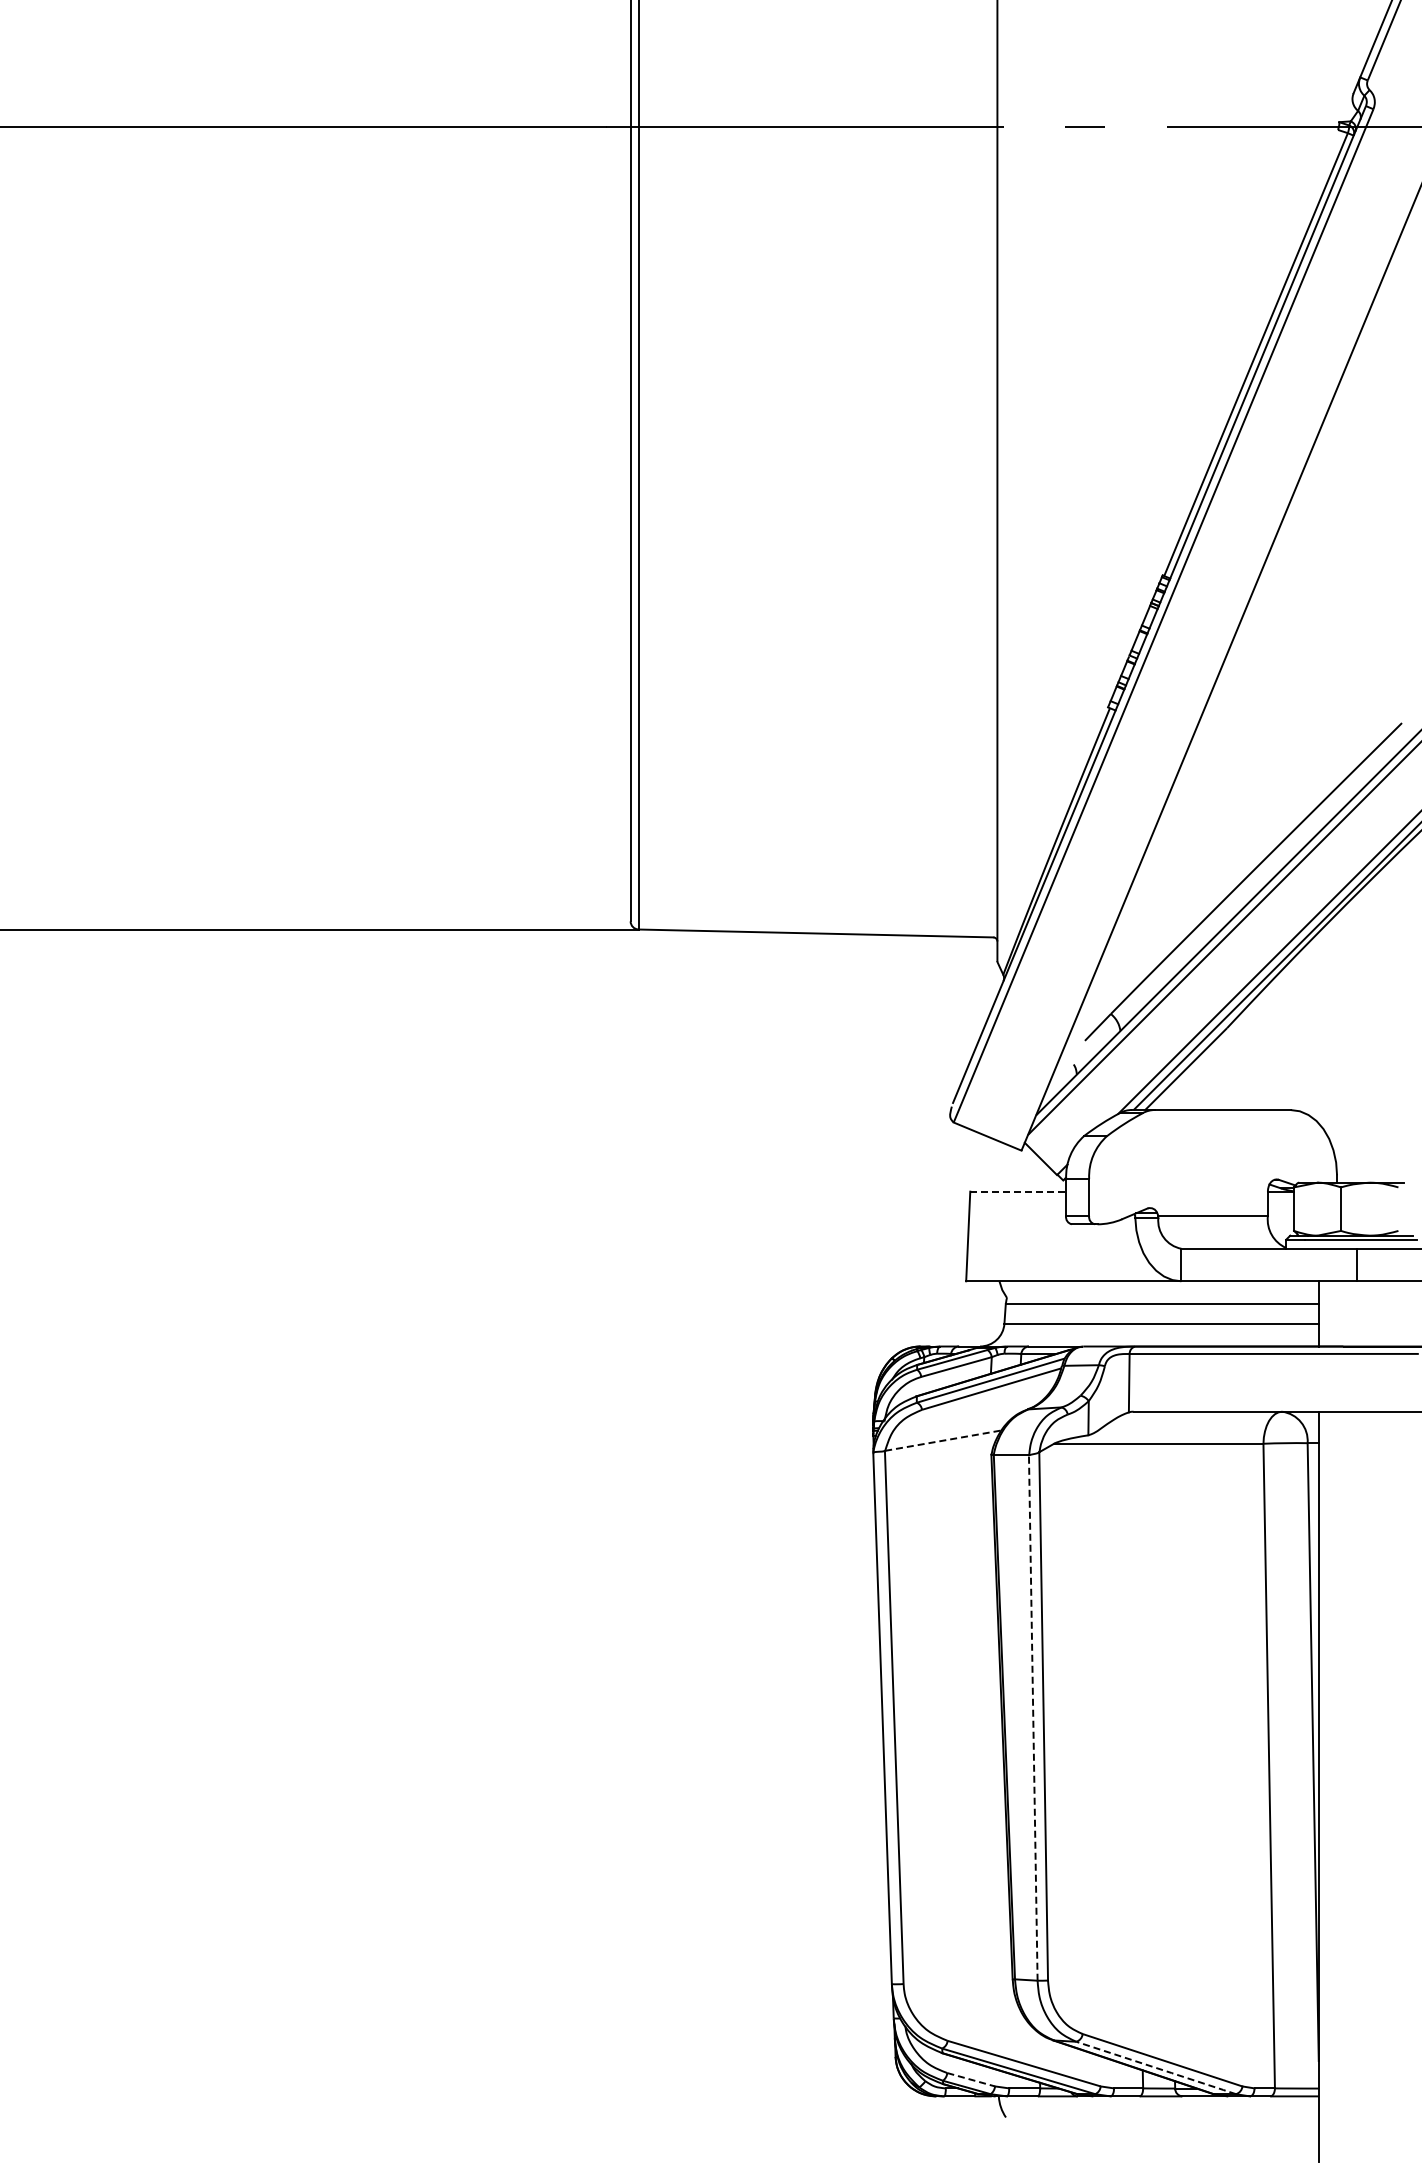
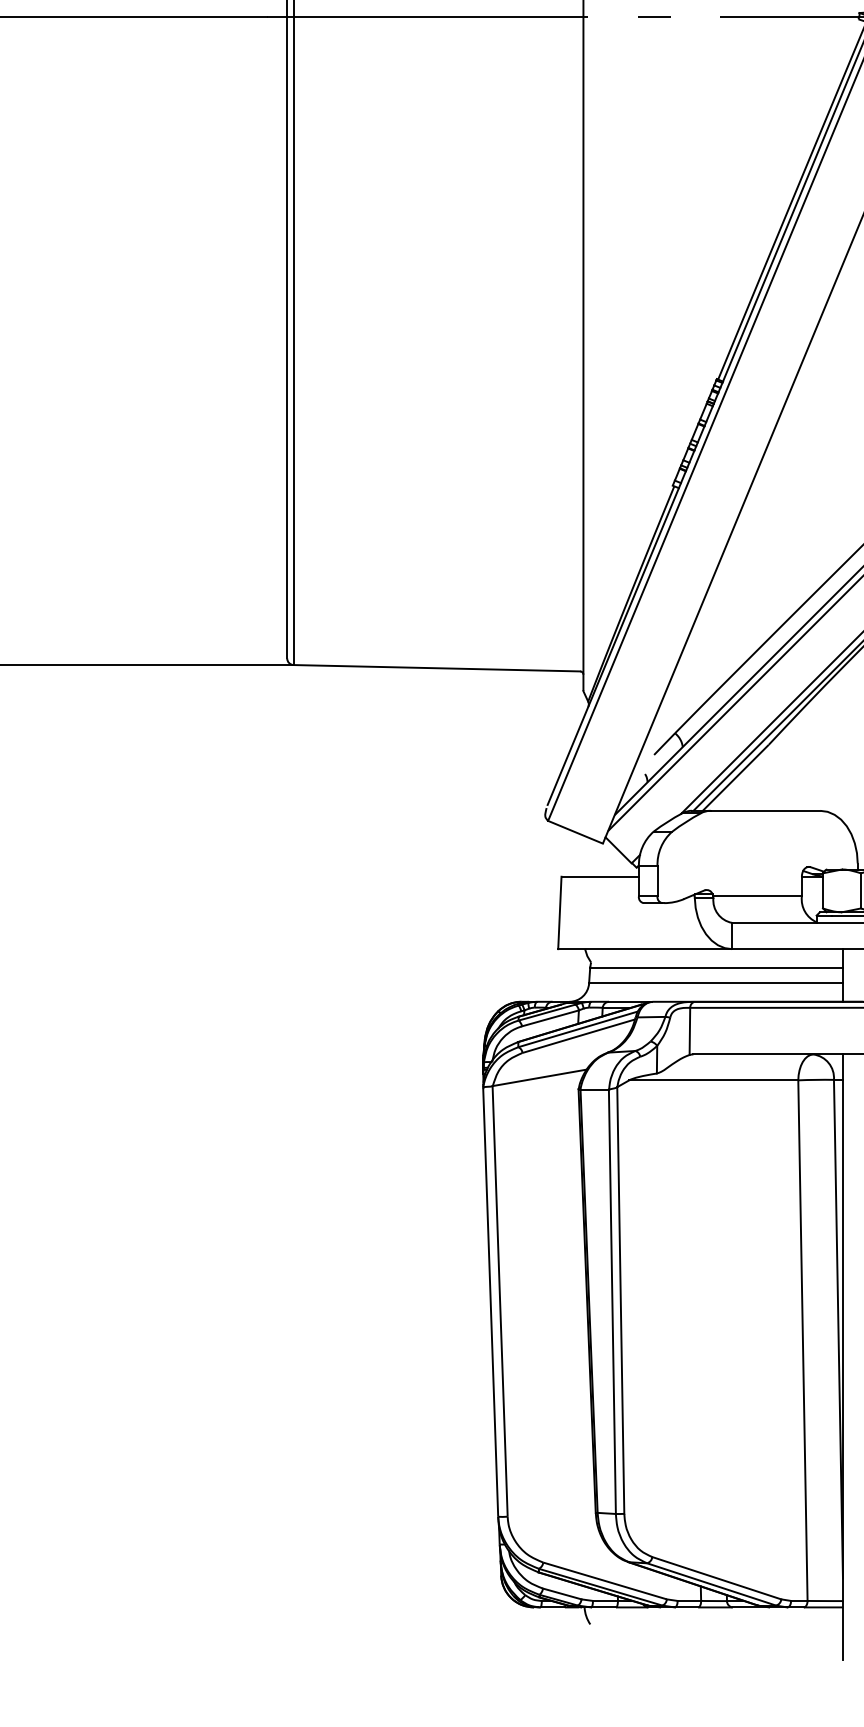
line: (1018, 1191) -> (600, 876), dashed -> solid
line: (943, 1440) -> (539, 1077), dashed -> solid
line: (1033, 1718) -> (612, 1302), dashed -> solid
line: (1157, 2068) -> (712, 1584), dashed -> solid
line: (971, 2079) -> (562, 1593), dashed -> solid

